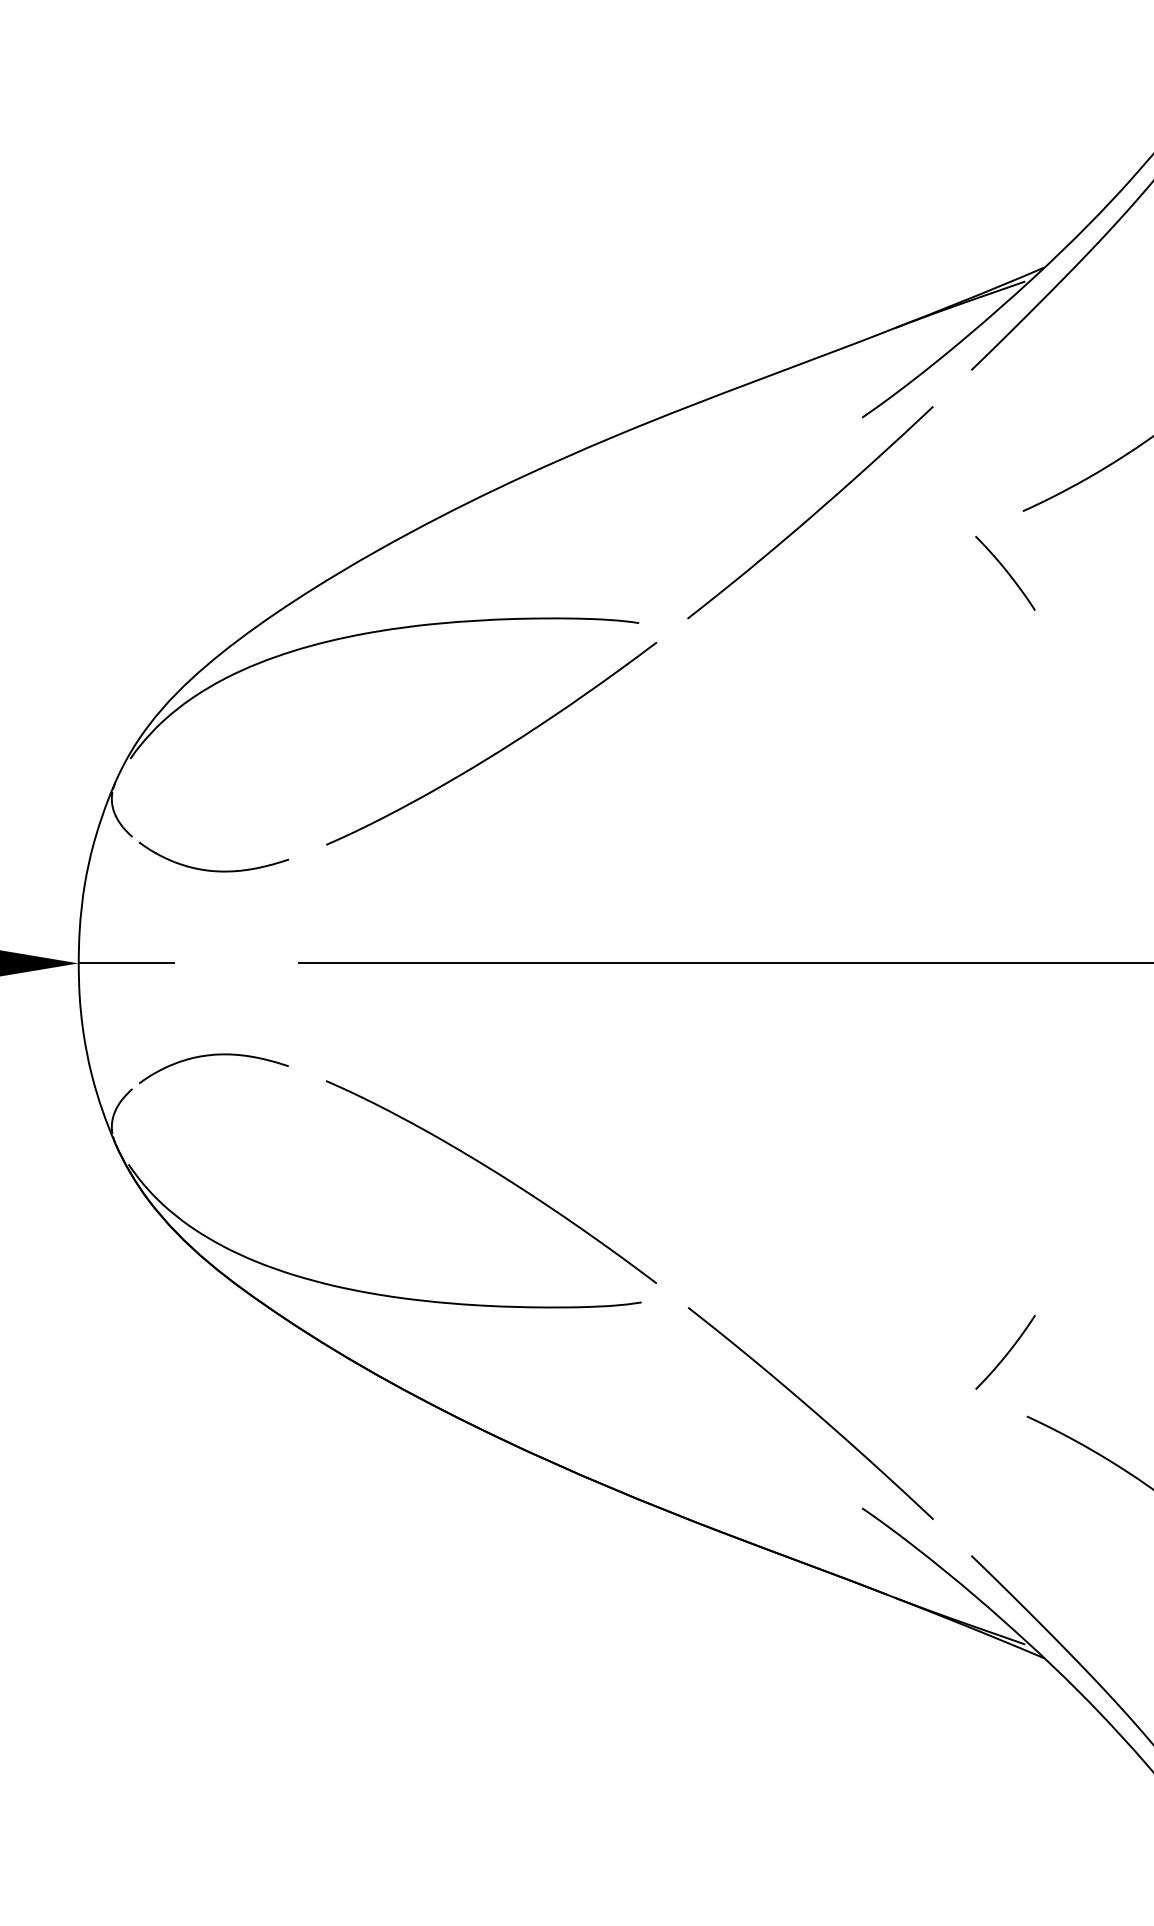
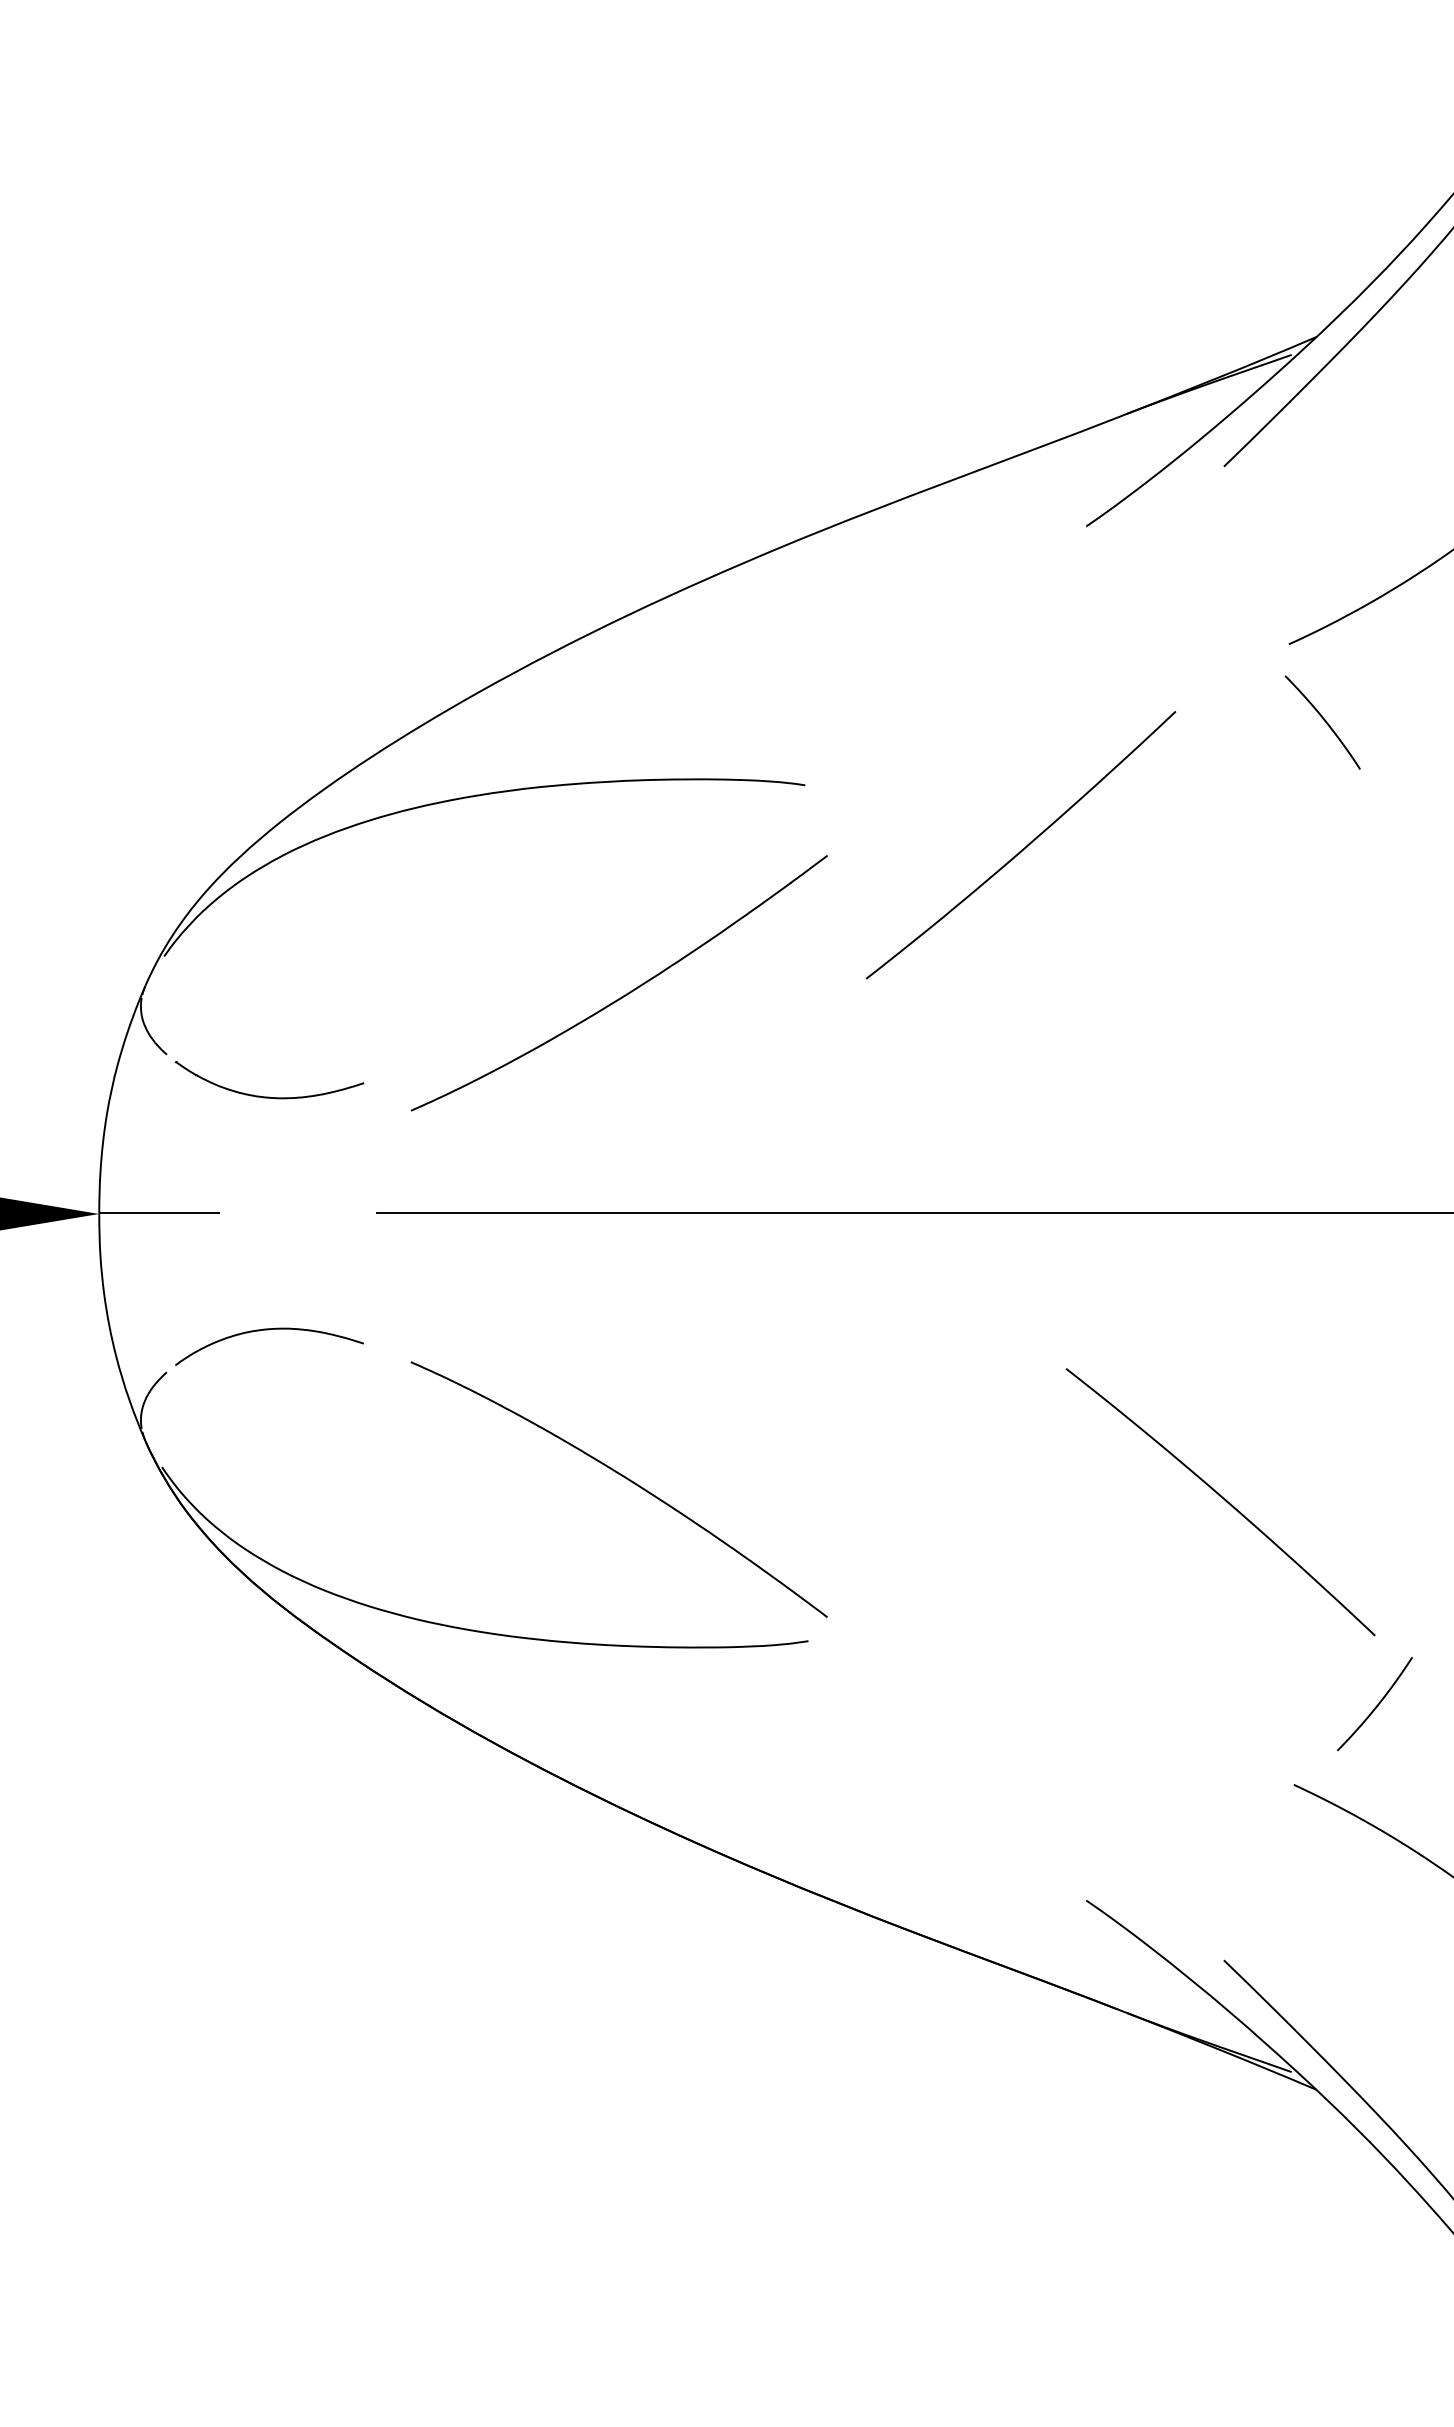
curve: (813, 514) -> (1024, 847), moved
curve: (1005, 571) -> (1323, 720), moved
curve: (495, 752) -> (624, 994), moved
curve: (1006, 1353) -> (1376, 1705), moved
curve: (813, 1411) -> (1223, 1499), moved

